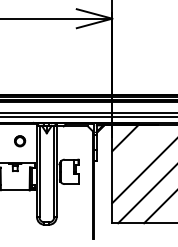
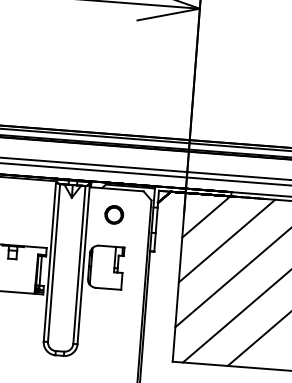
part: (20, 141) -> (115, 215), moved
line: (138, 151) -> (227, 241), added

